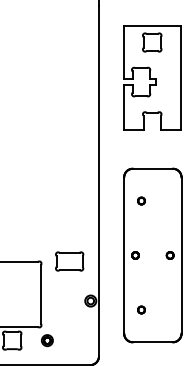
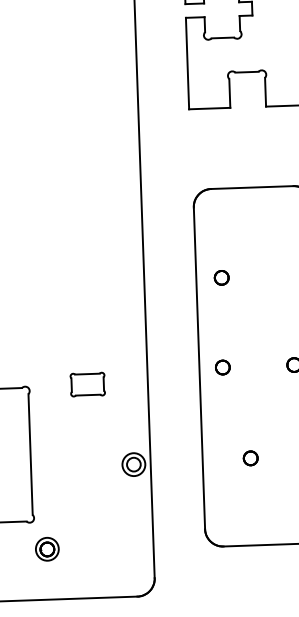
part: (141, 200) -> (221, 276), moved
part: (69, 261) -> (87, 384), size x0.6
part: (141, 309) -> (250, 457), moved

